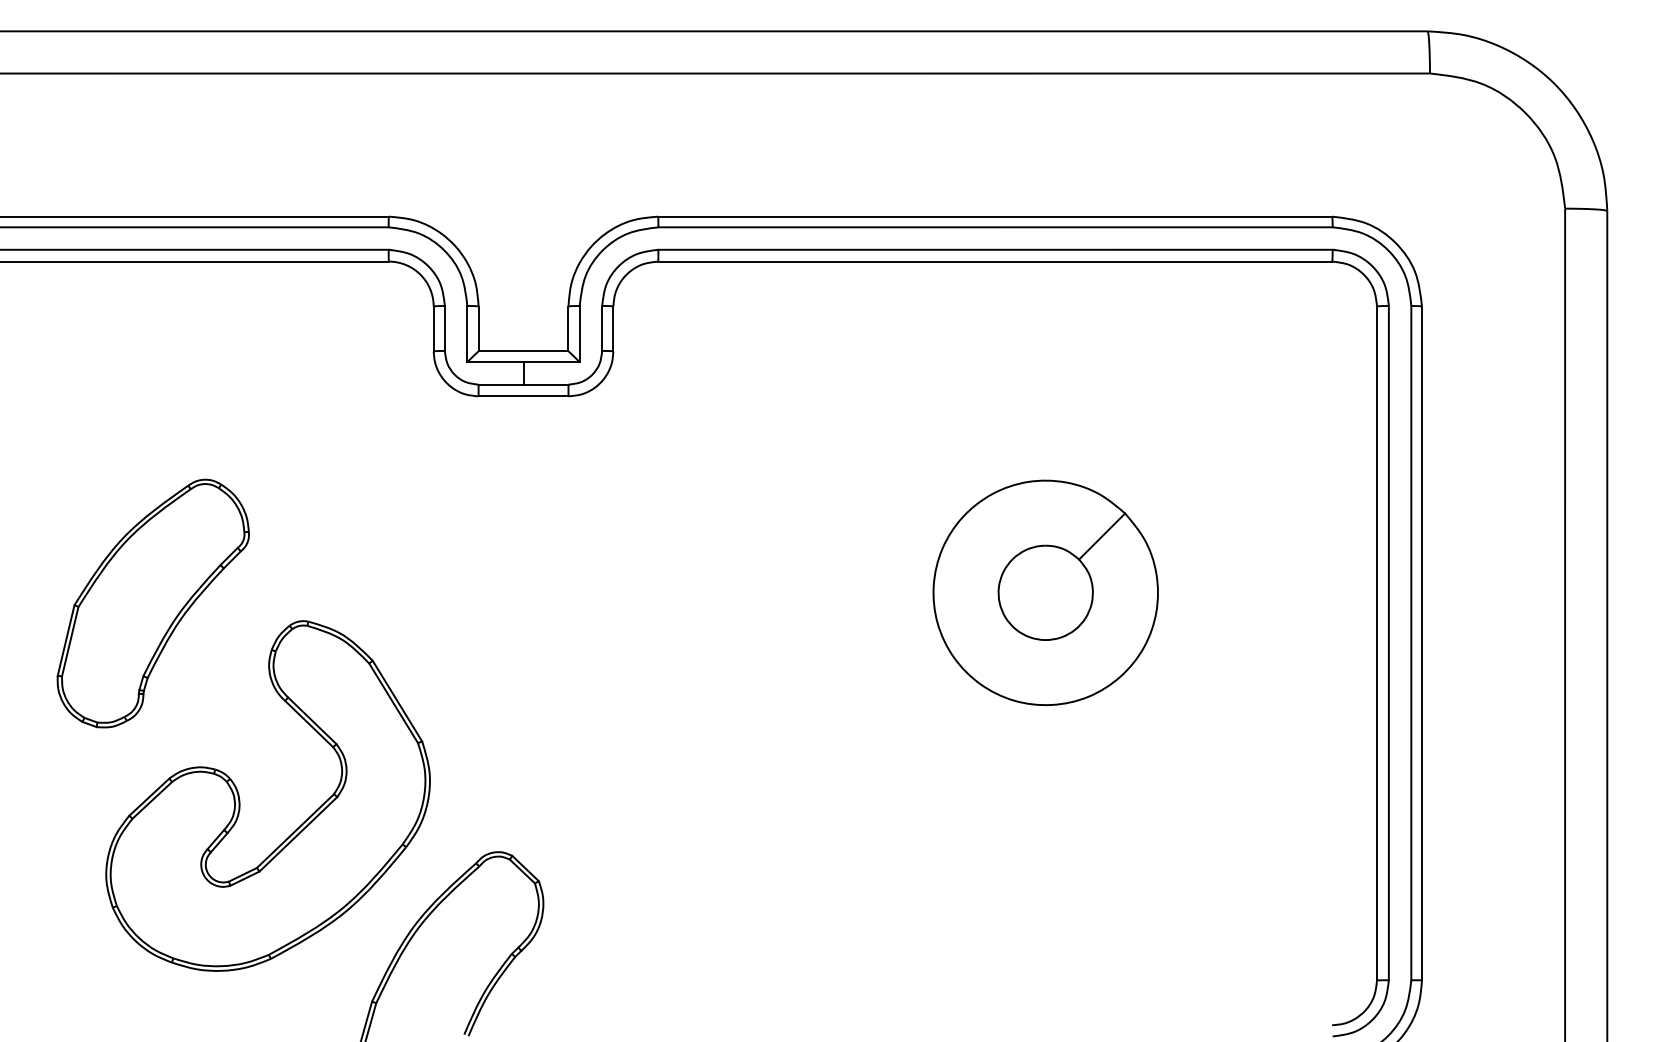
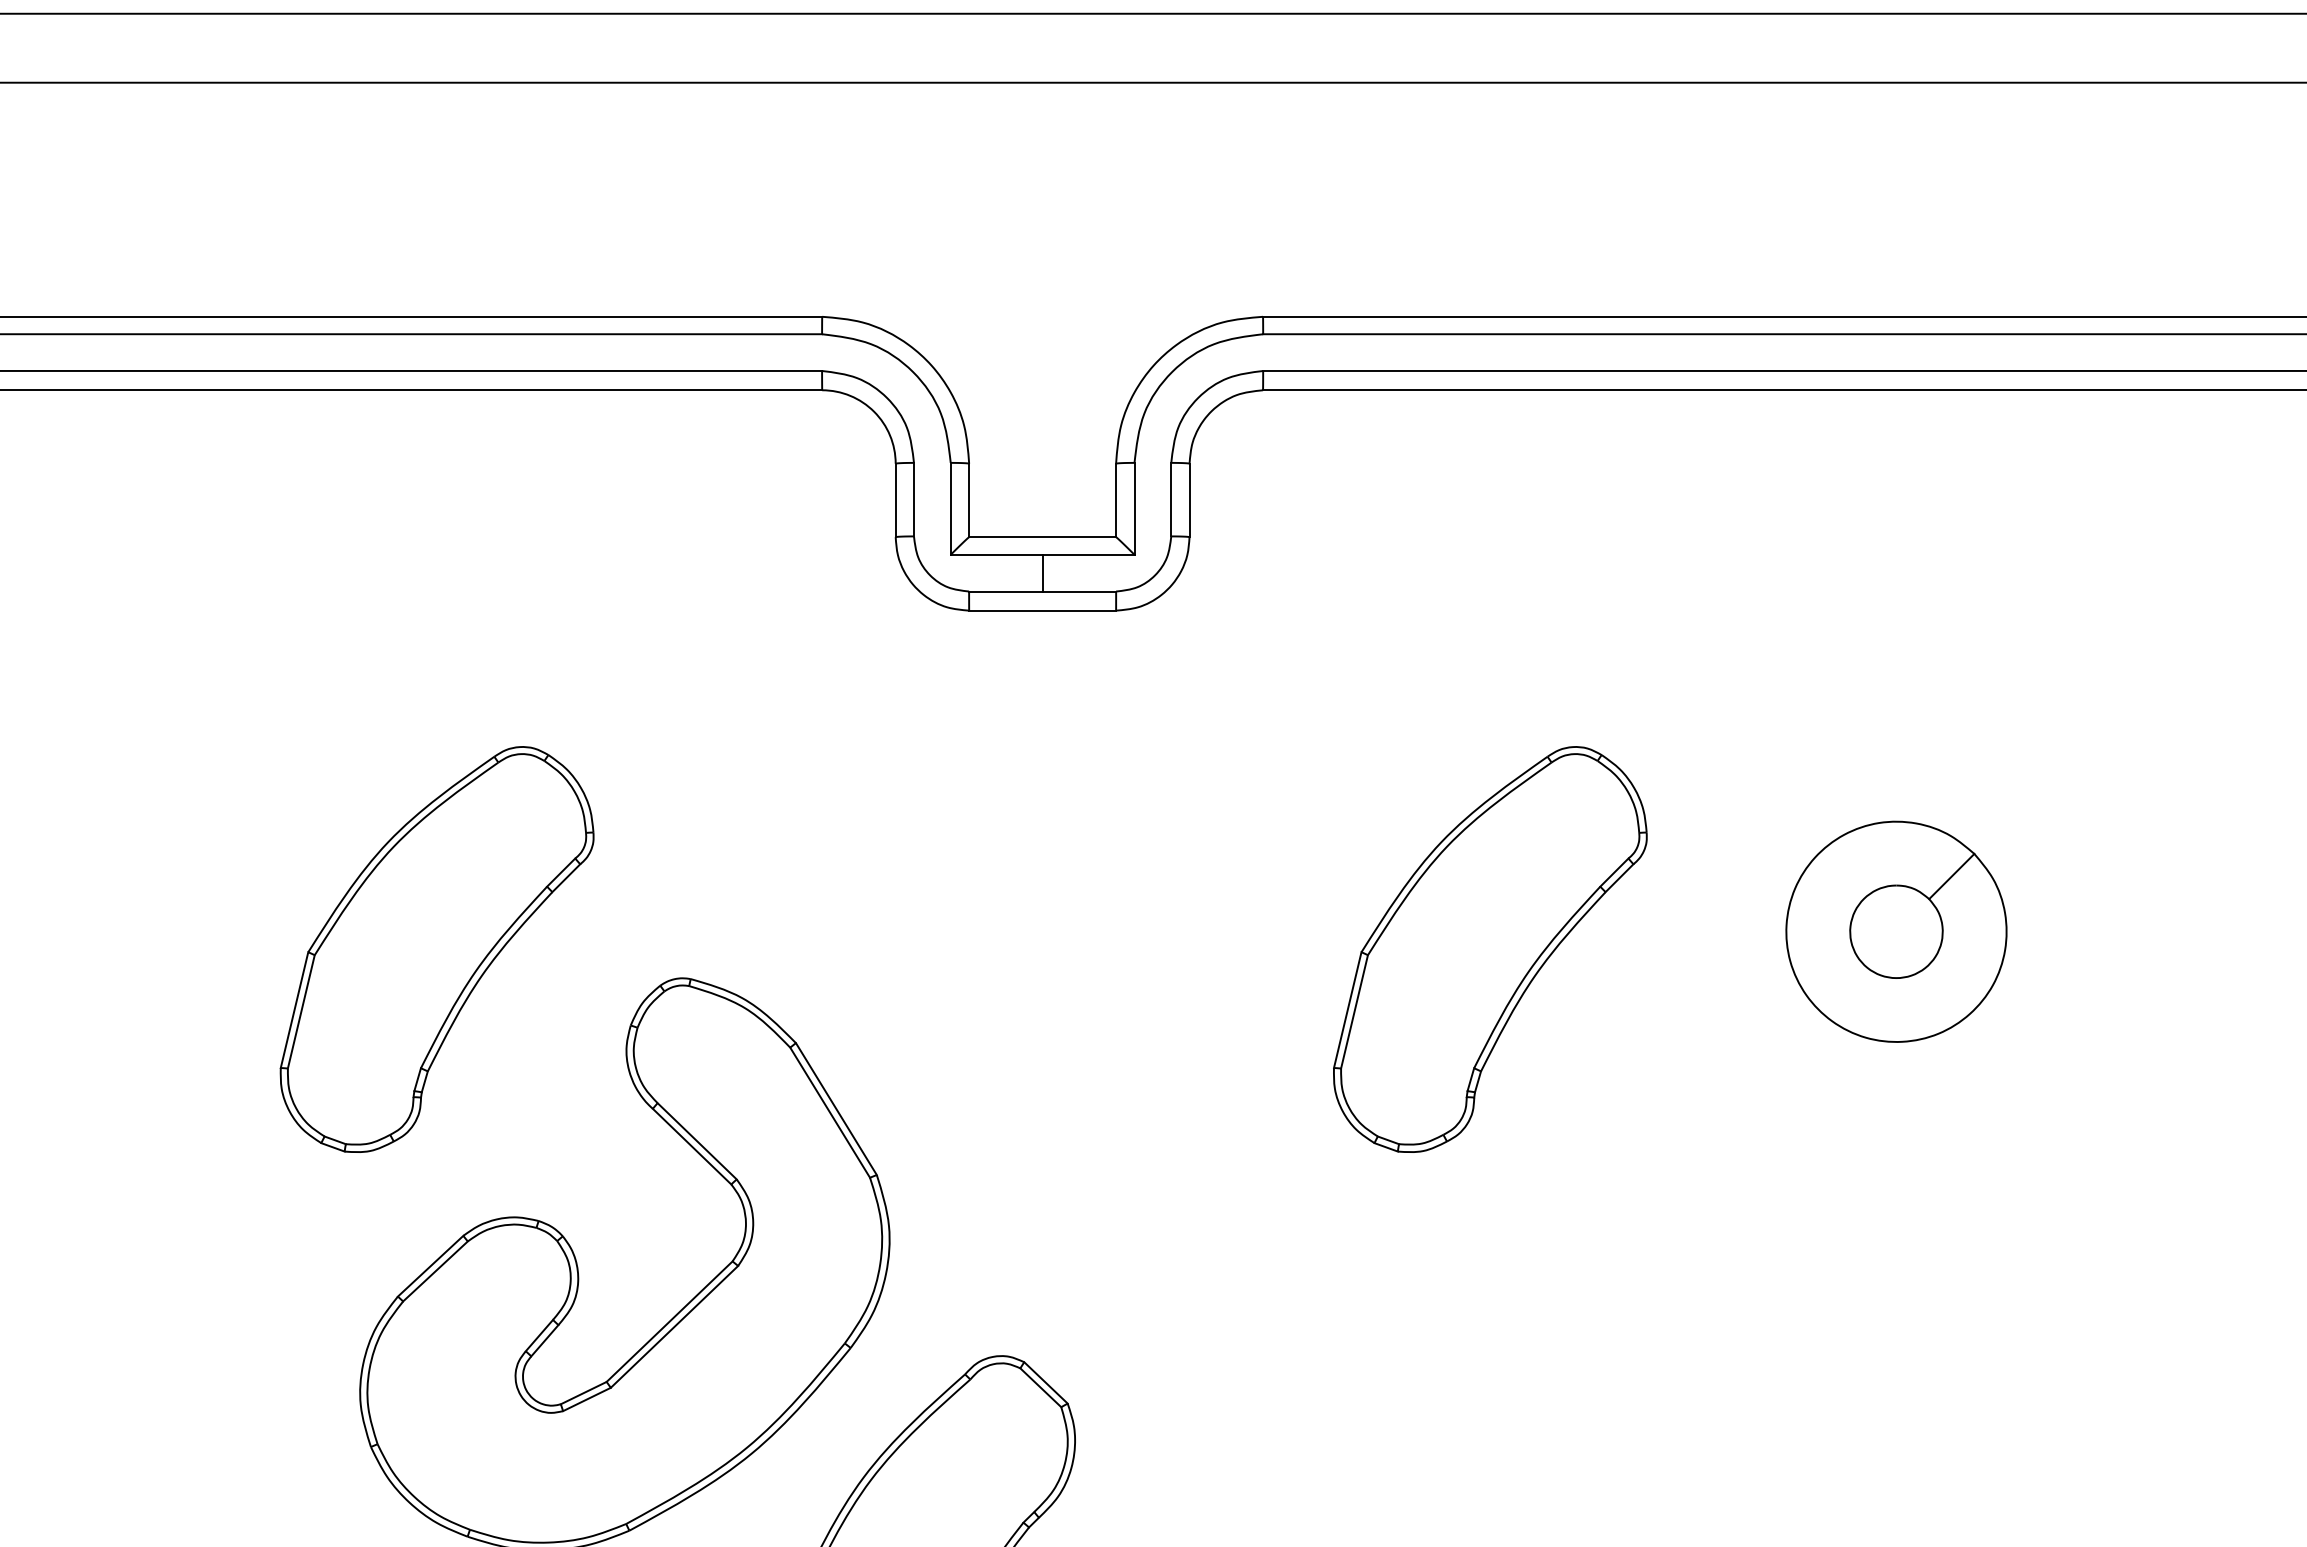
part: (1045, 592) -> (1896, 931), size x0.6
part: (796, 603) -> (1489, 949), added

